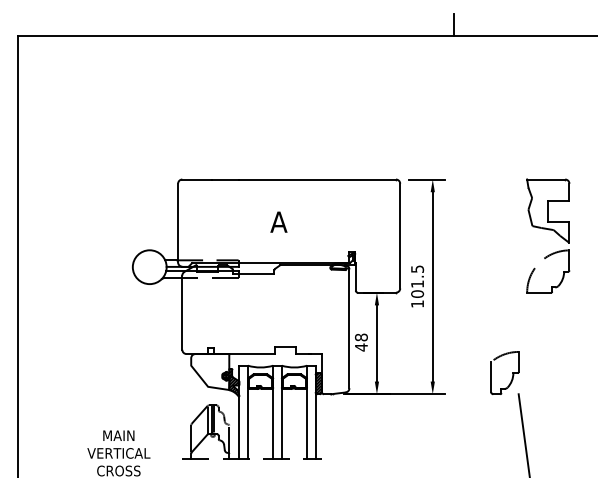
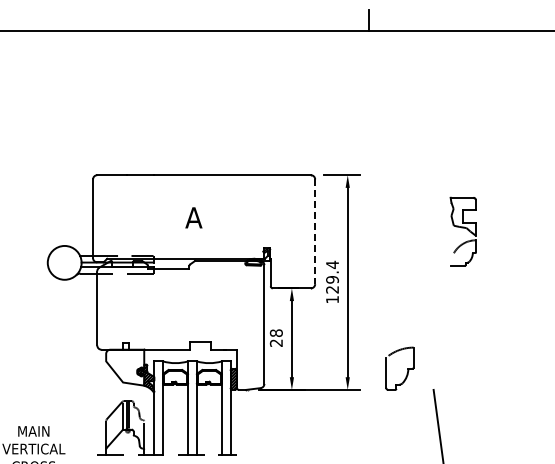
part: (548, 235) -> (463, 231), size x0.6
line: (400, 236) -> (315, 232), solid -> dashed
text: (417, 281) -> (332, 277), 101.5 -> 129.4
text: (361, 347) -> (276, 343), 48 -> 28
part: (512, 372) -> (407, 368), moved

